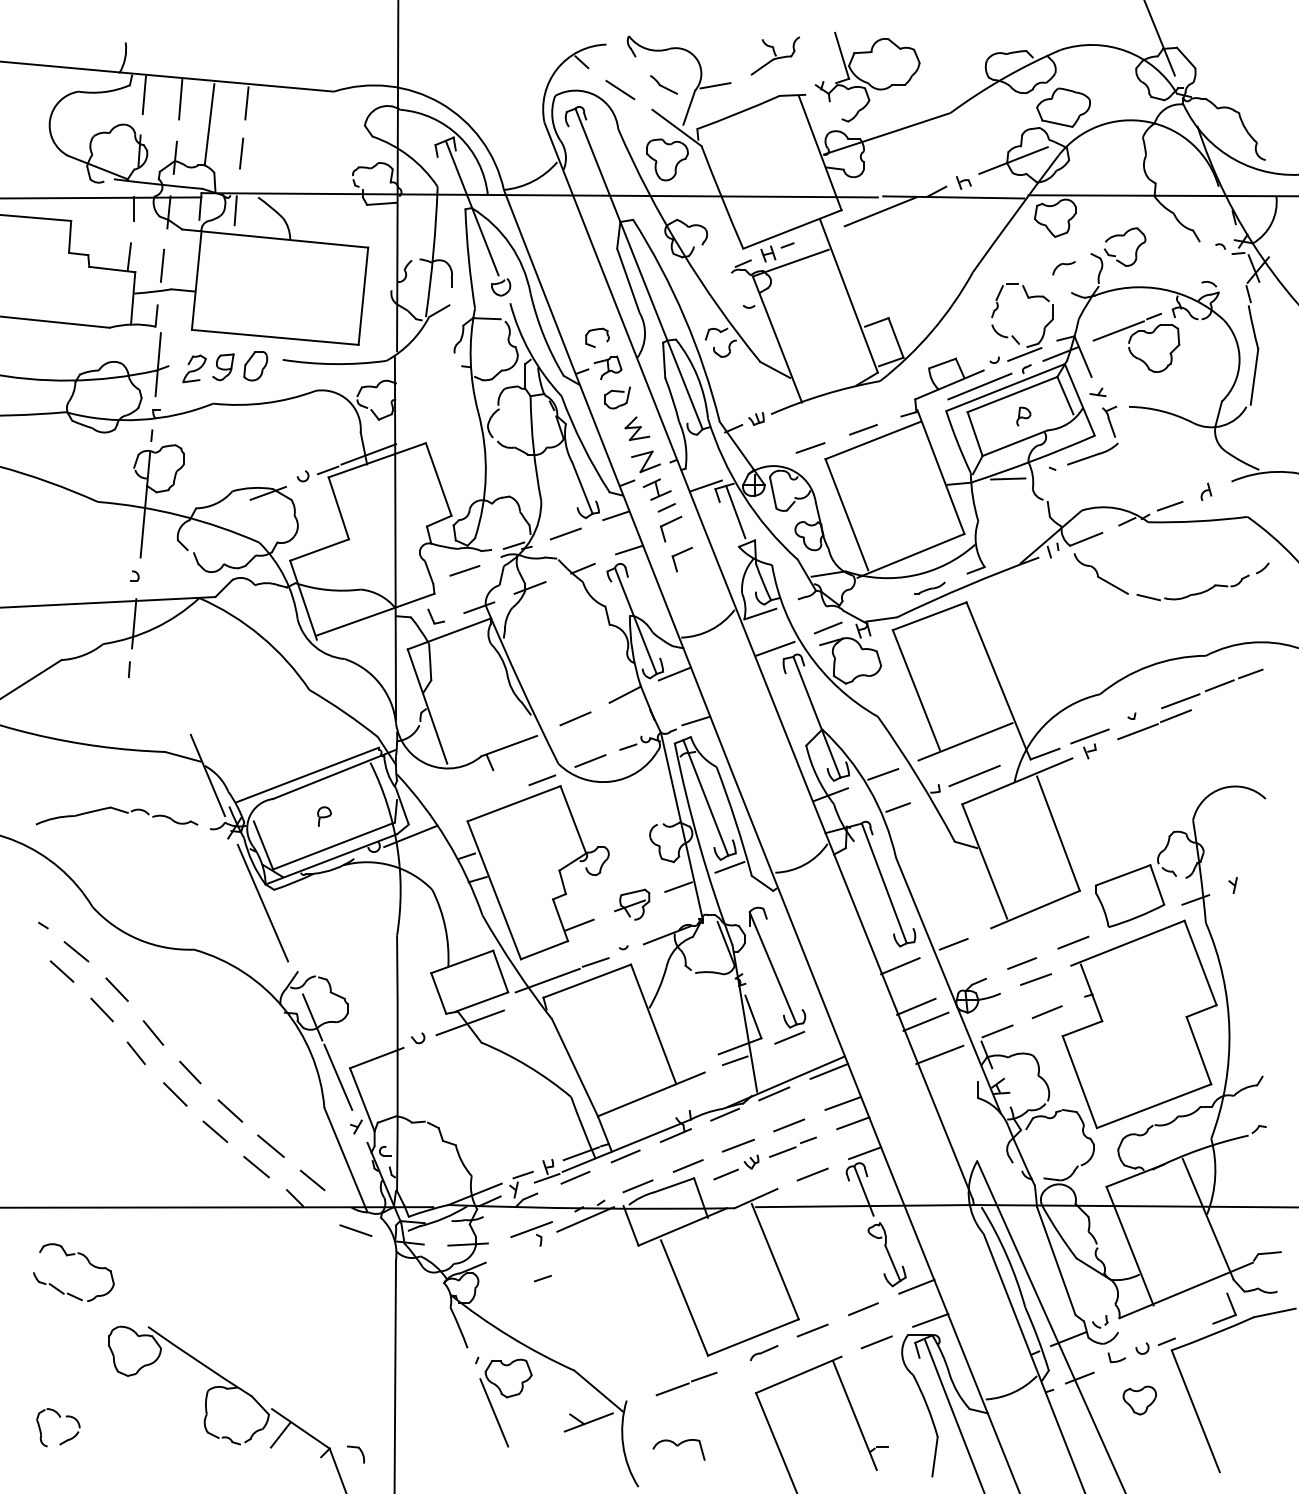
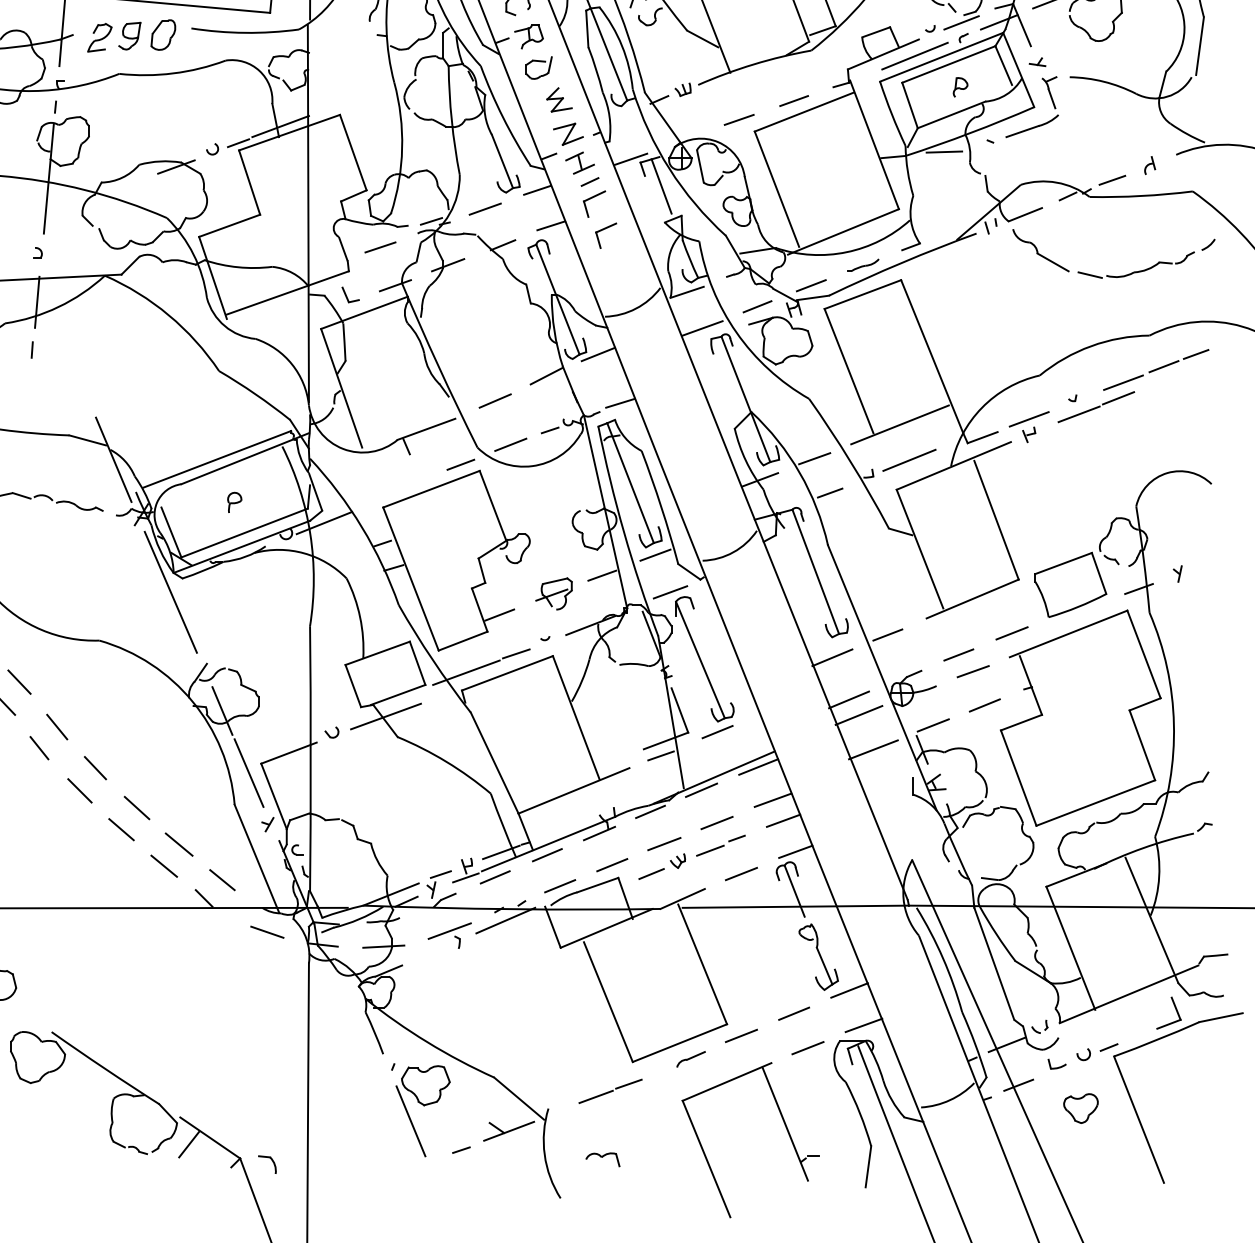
line: (879, 607) -> (810, 285), added
line: (744, 903) -> (670, 592), added
line: (542, 1278) -> (461, 1150), moved
part: (679, 1449) -> (603, 1159), size x0.62

